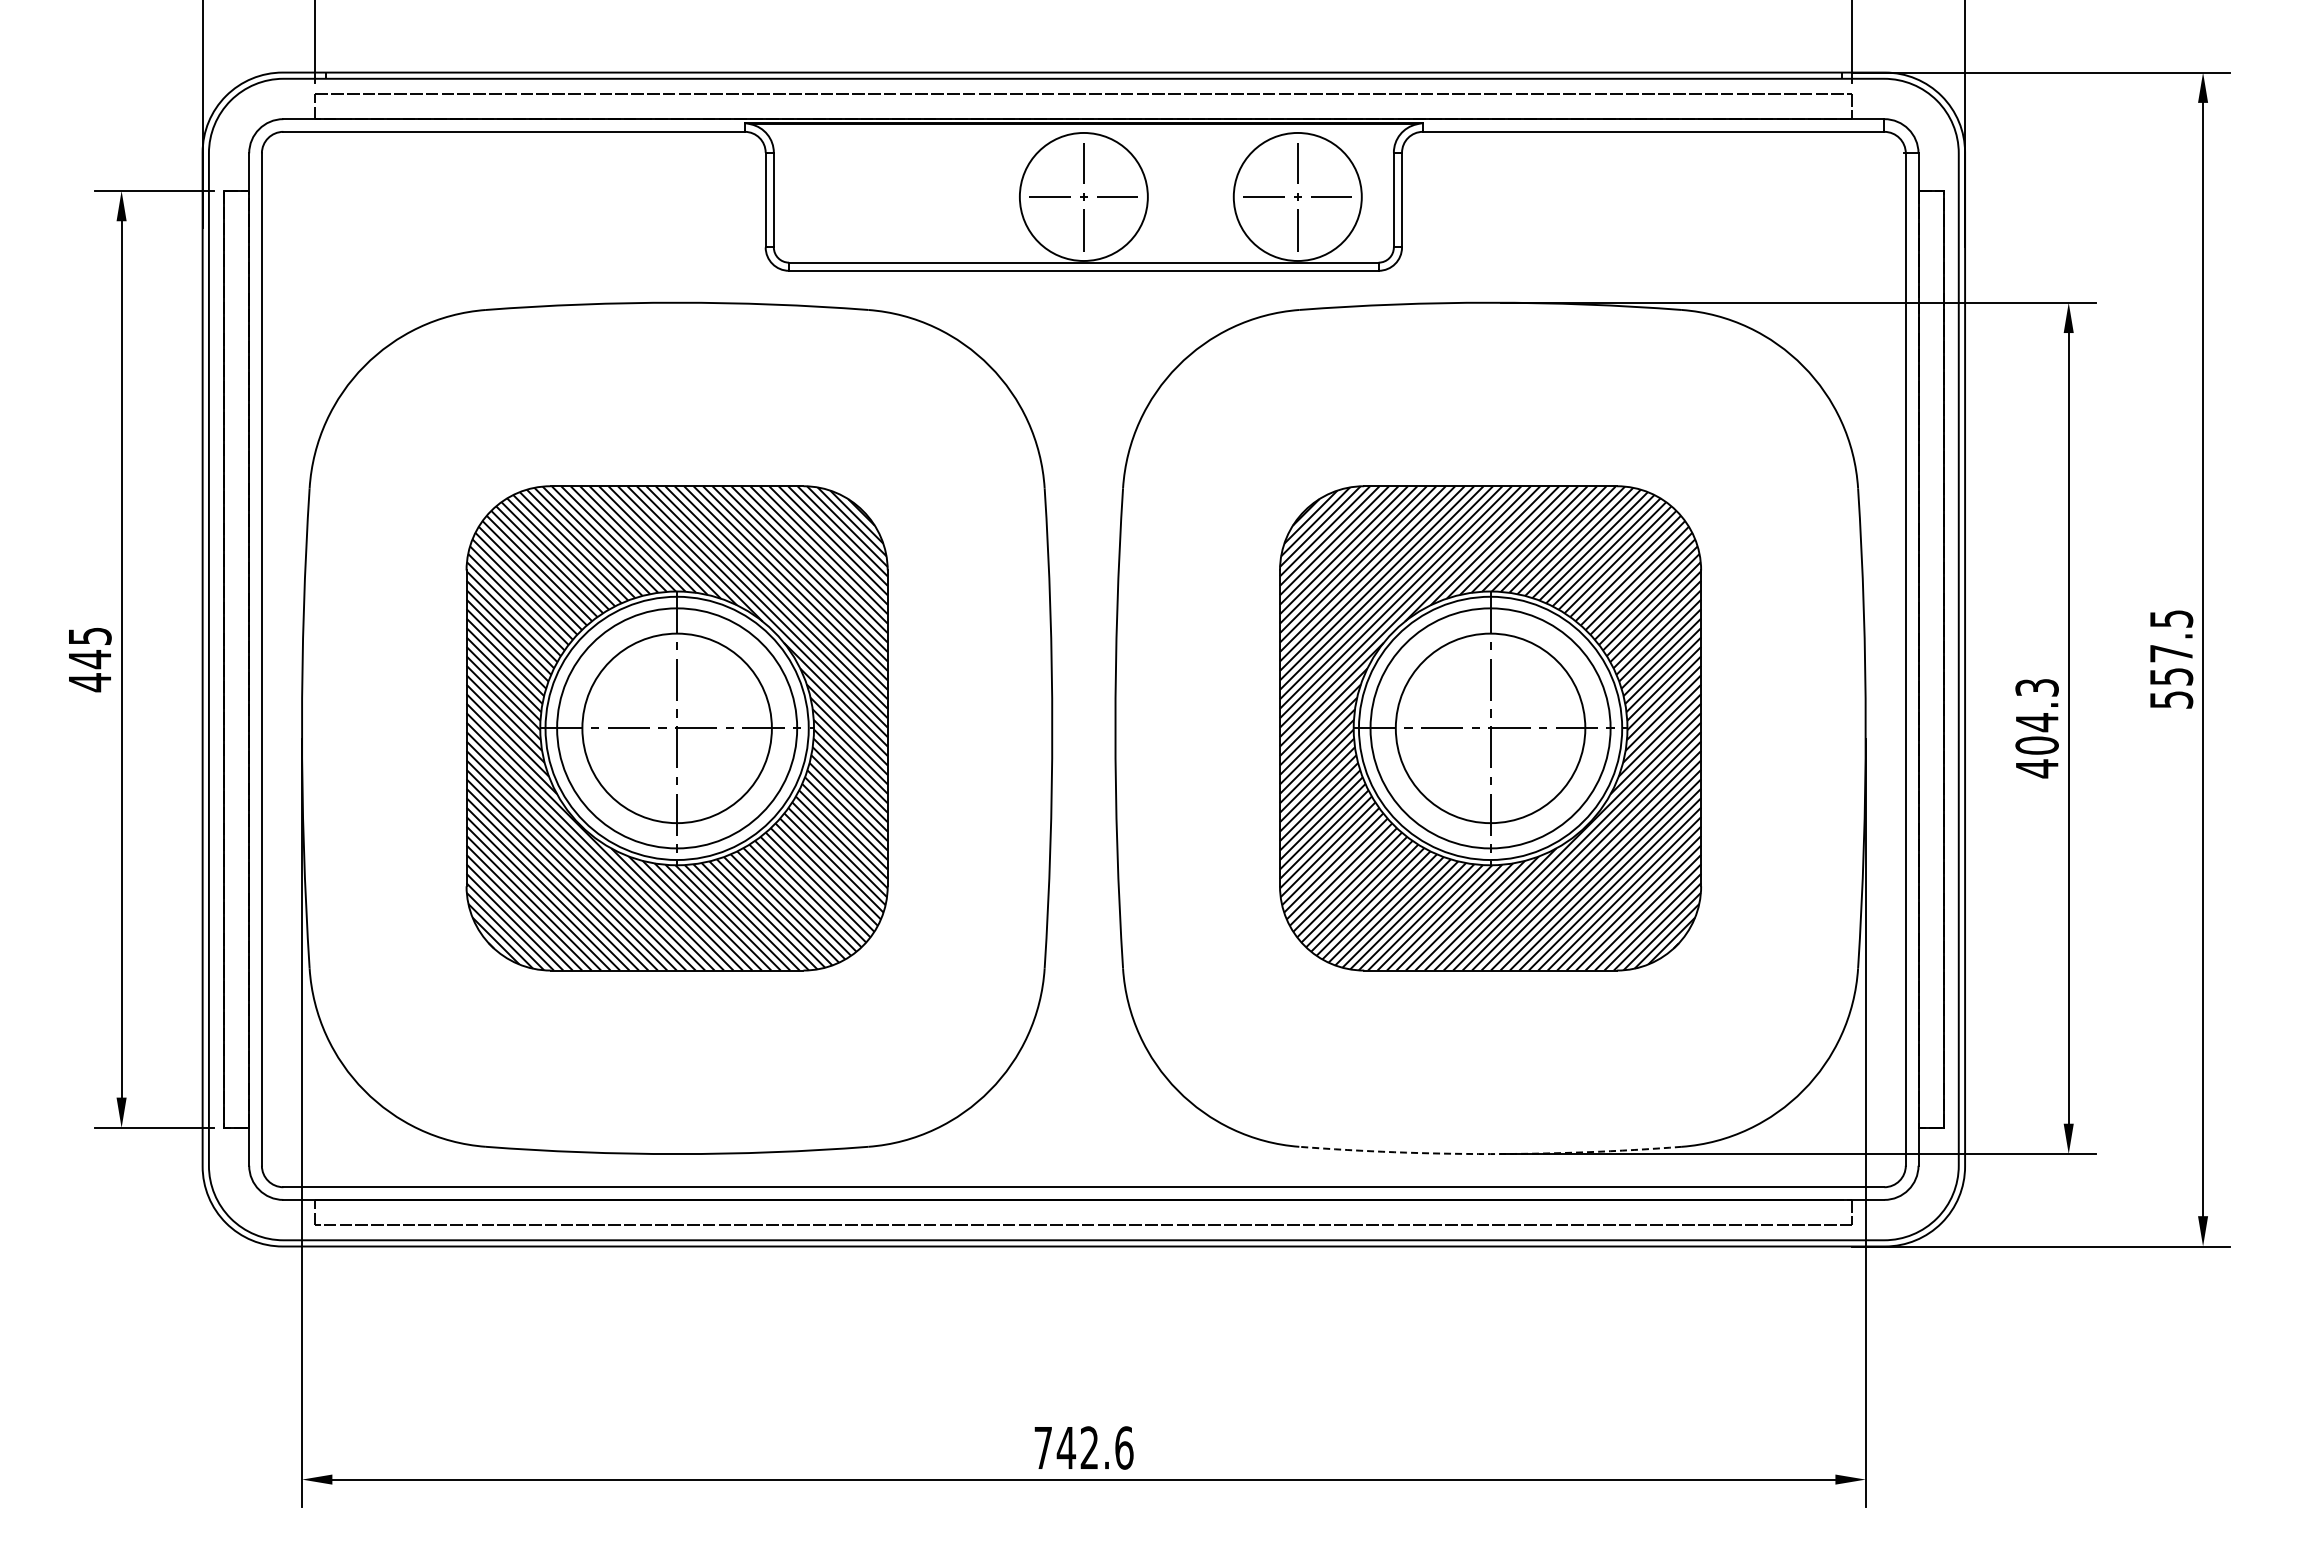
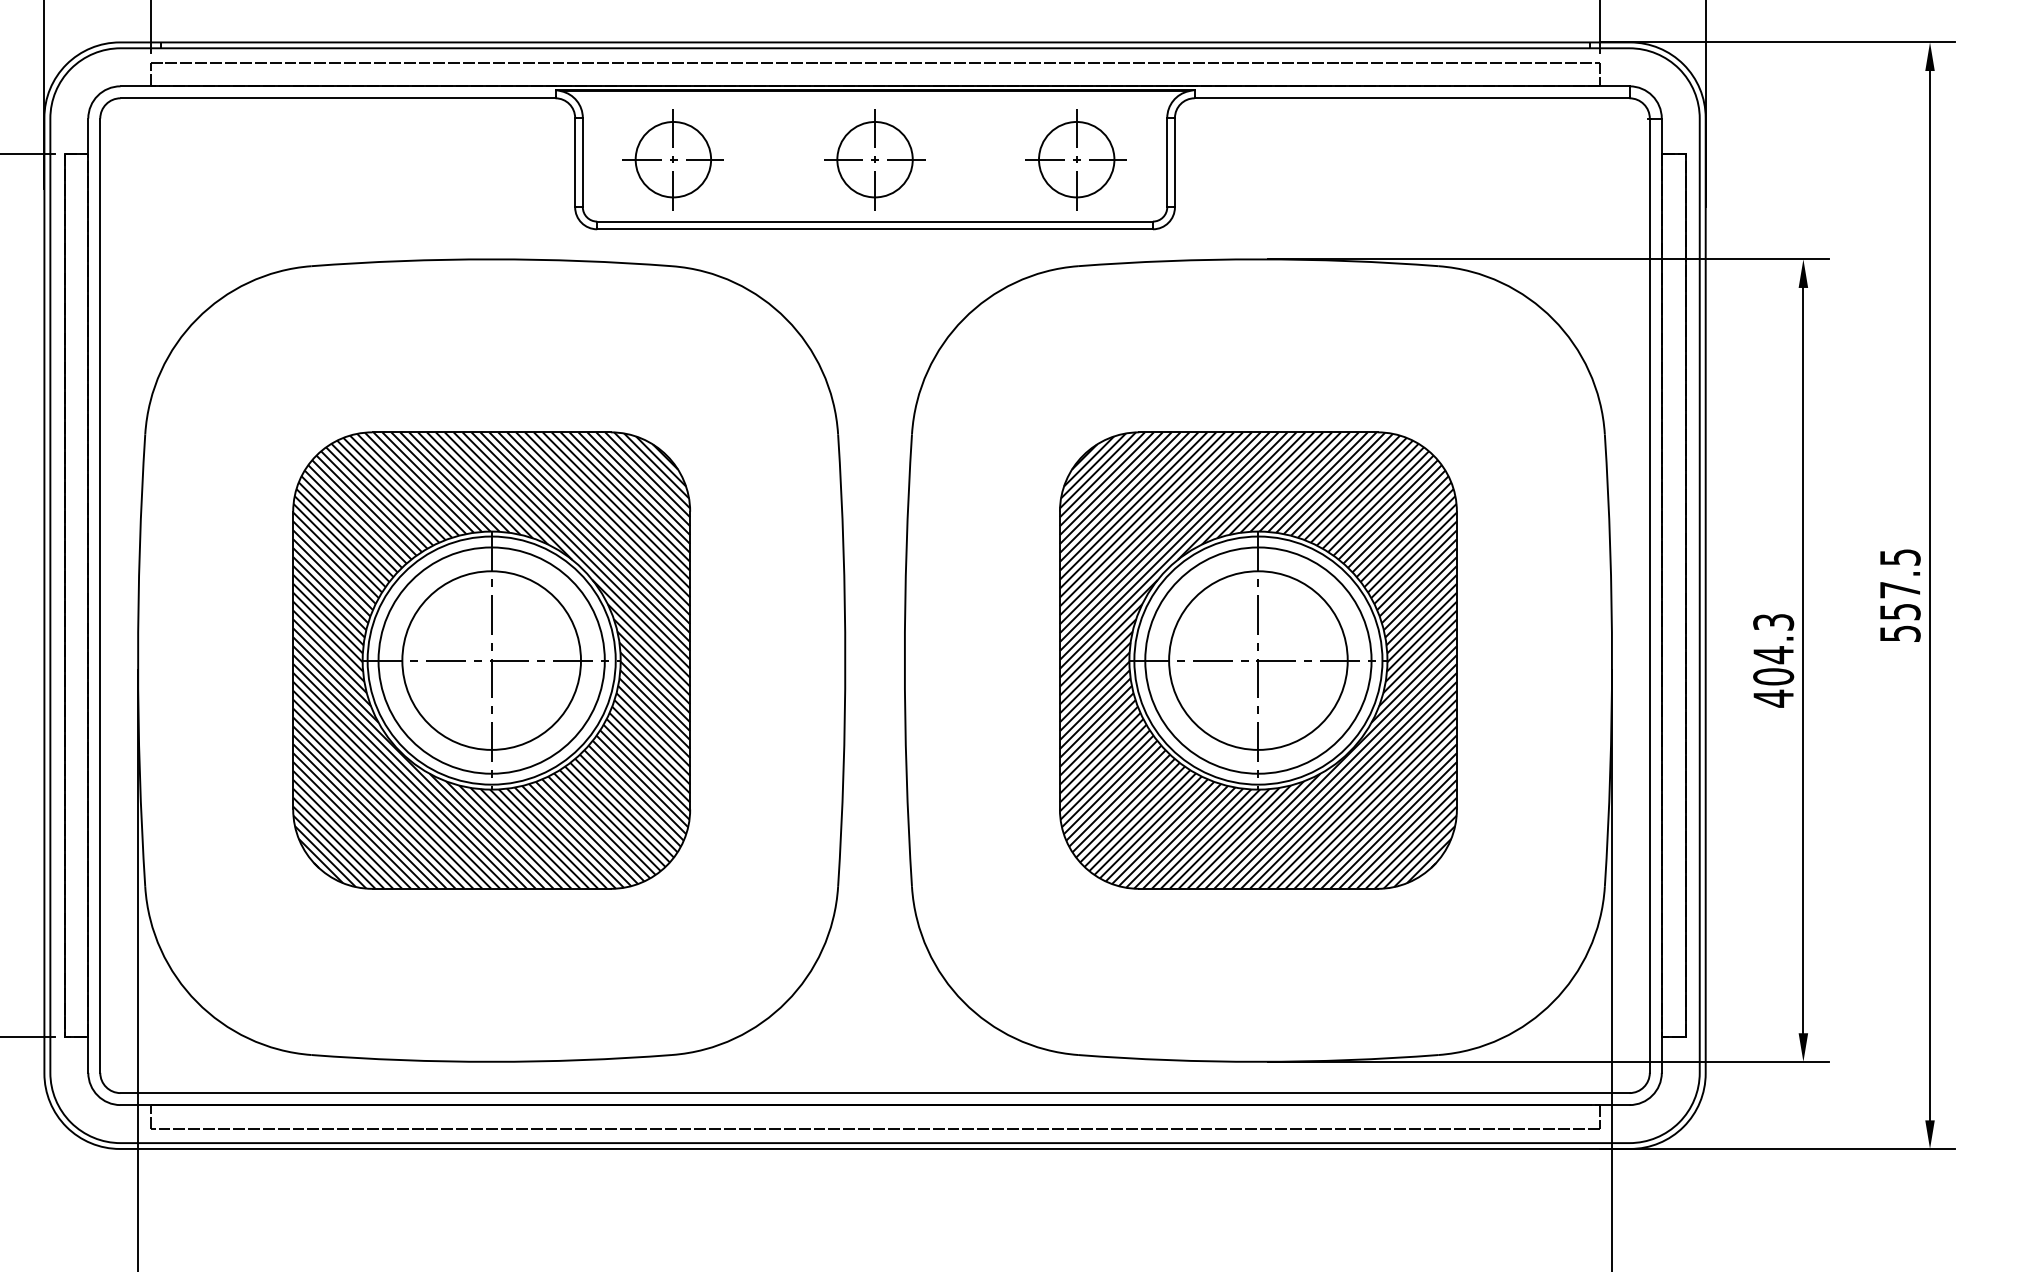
circle: (1083, 196) -> (874, 159), size x0.62
circle: (1297, 196) -> (1076, 159), size x0.62
part: (869, 197) -> (672, 160), added
arc: (1490, 1154) -> (1258, 1062), dashed -> solid

